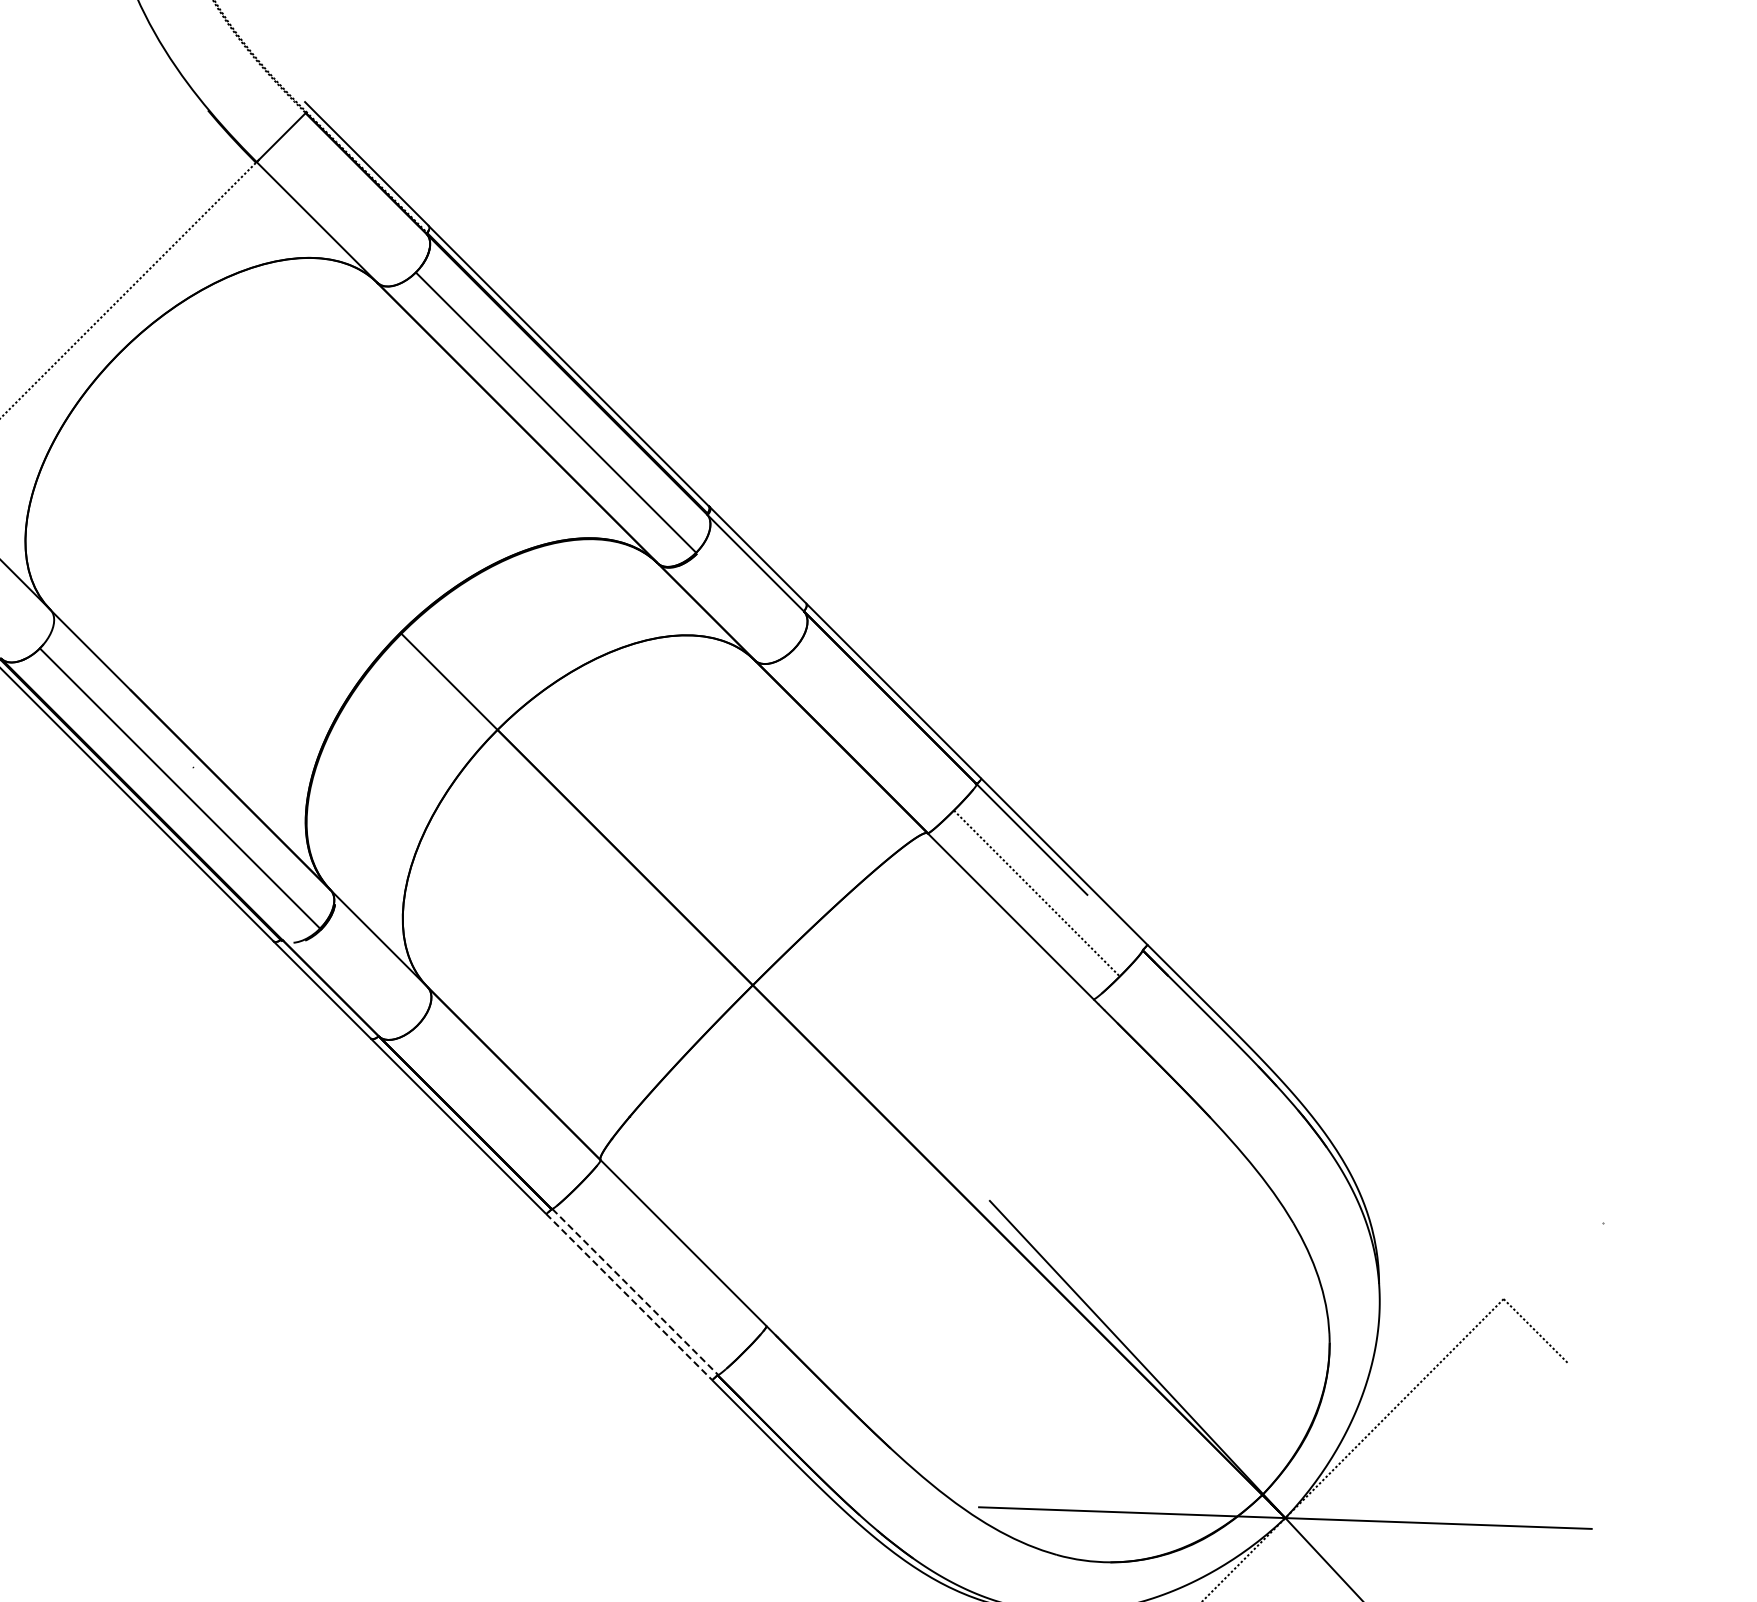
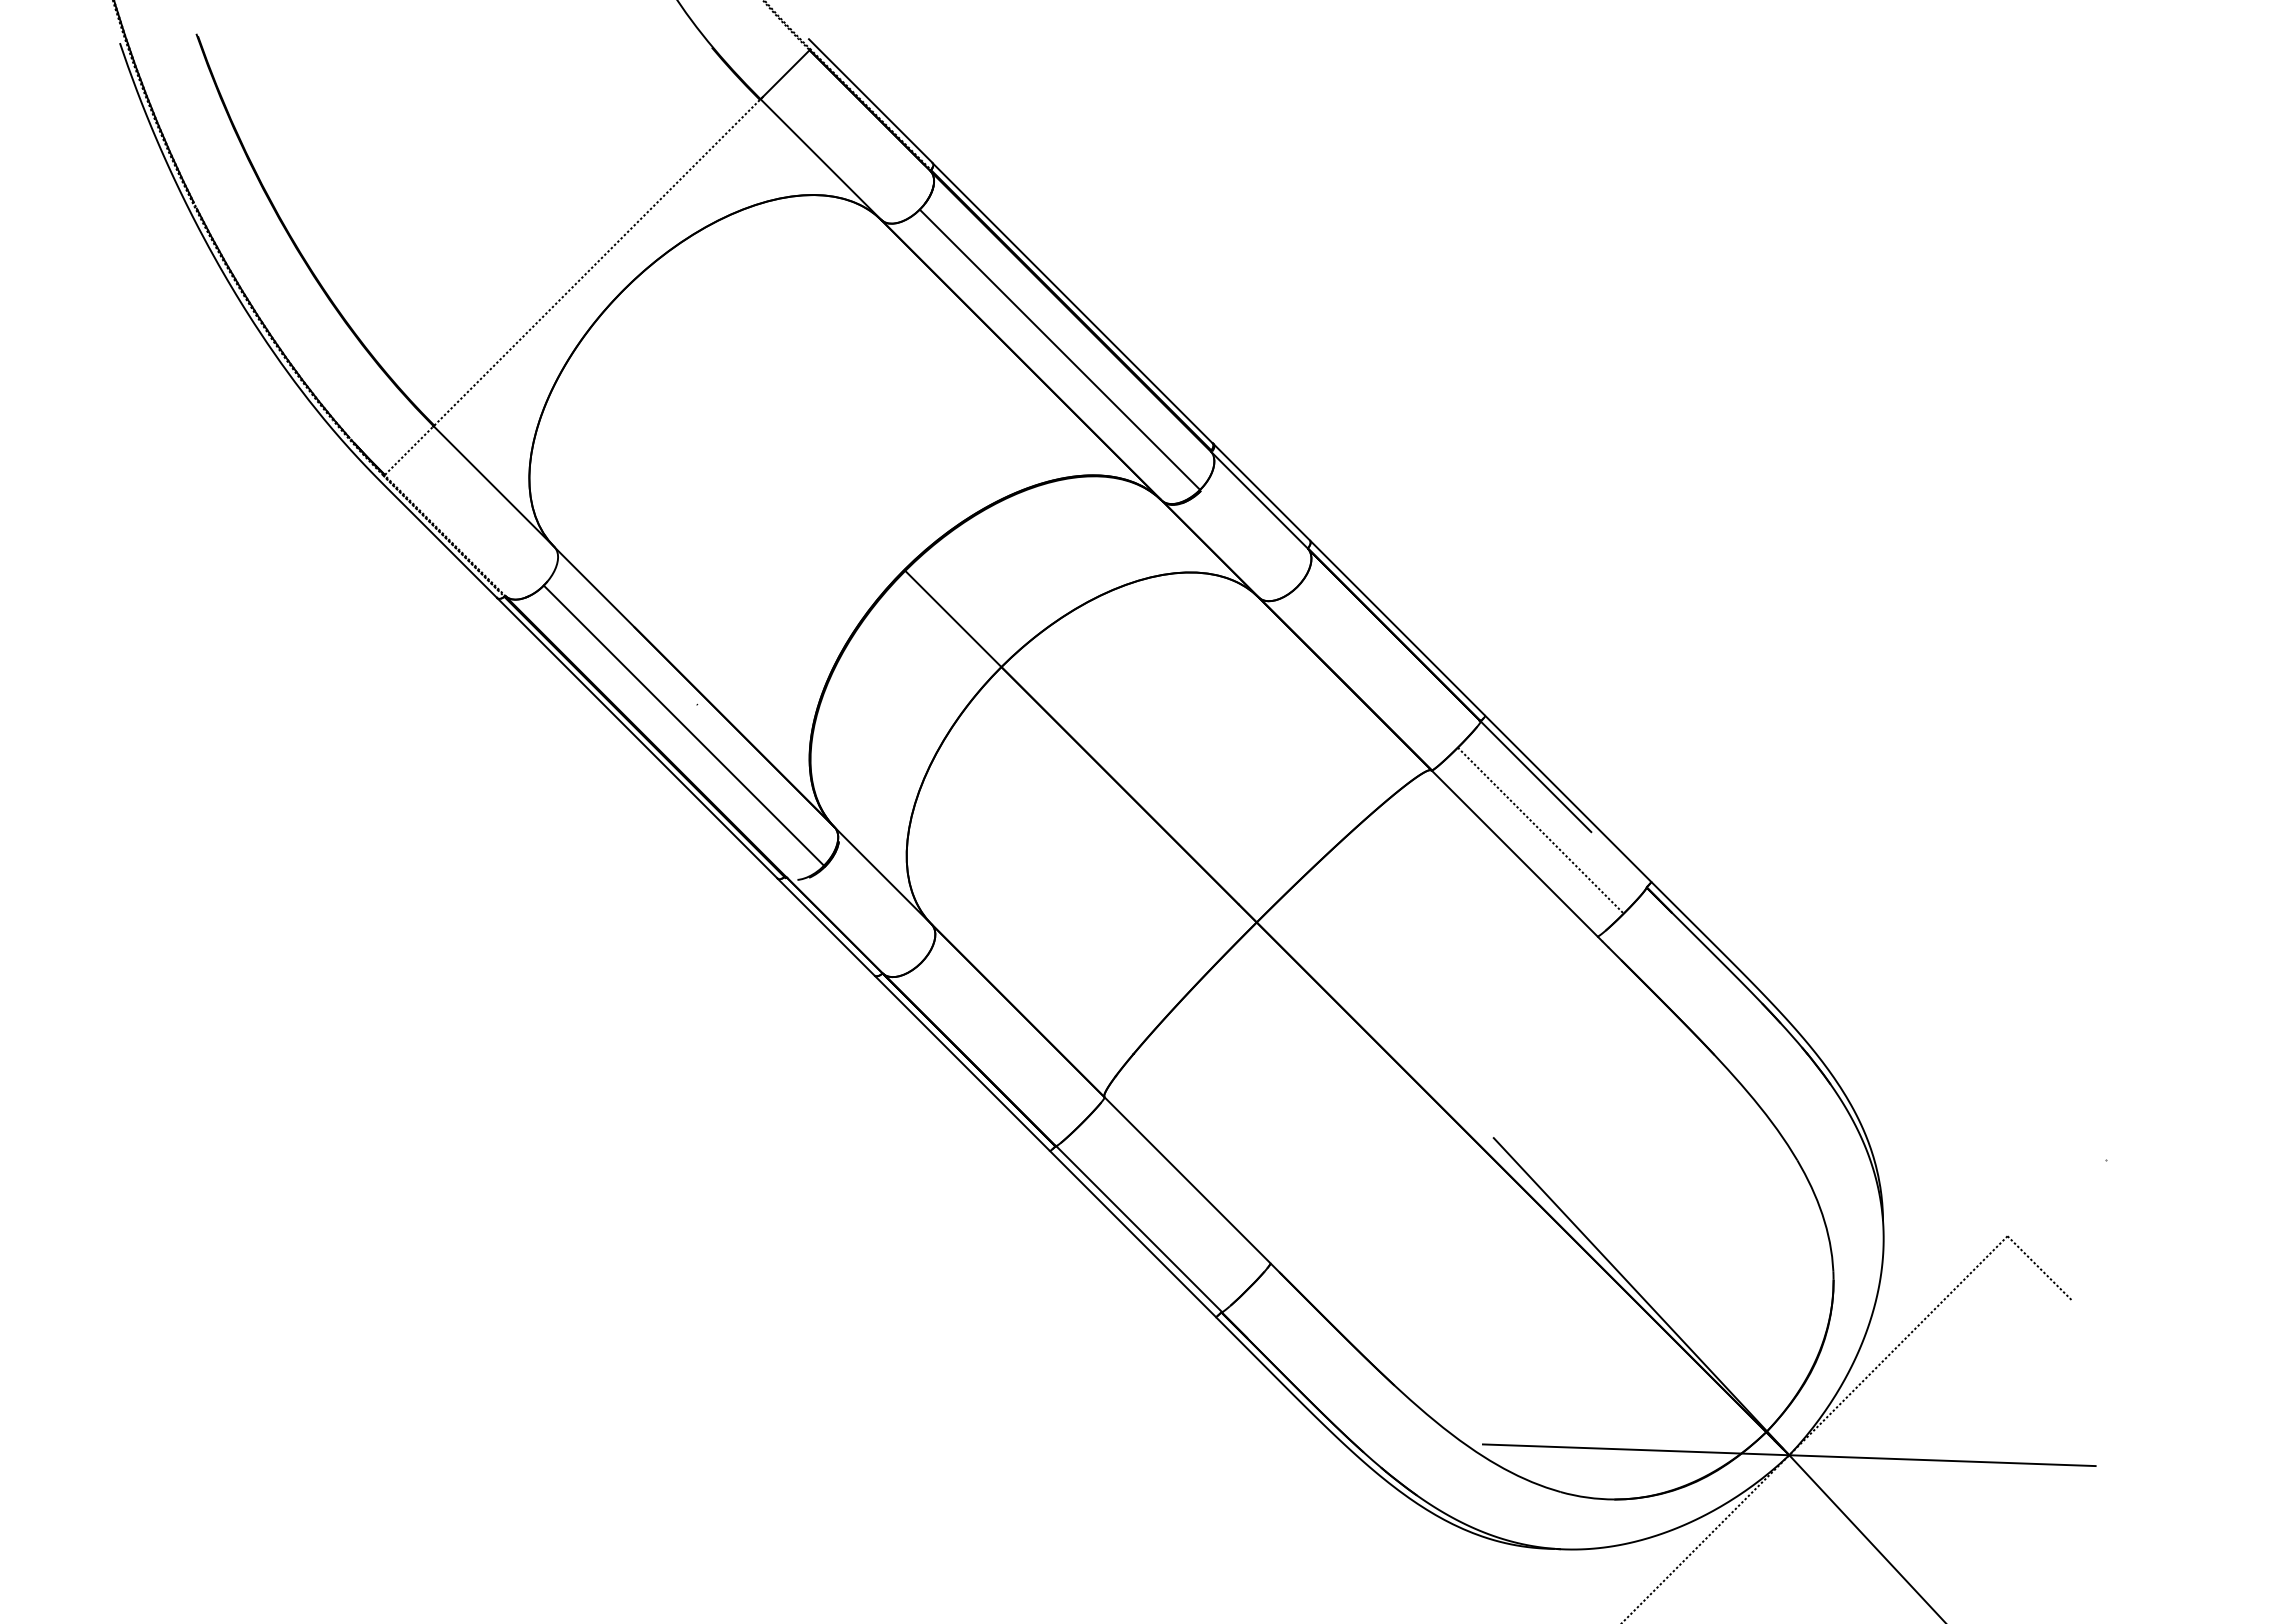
line: (635, 1292) -> (1139, 1229), dashed -> solid
line: (629, 1297) -> (1133, 1234), dashed -> solid

